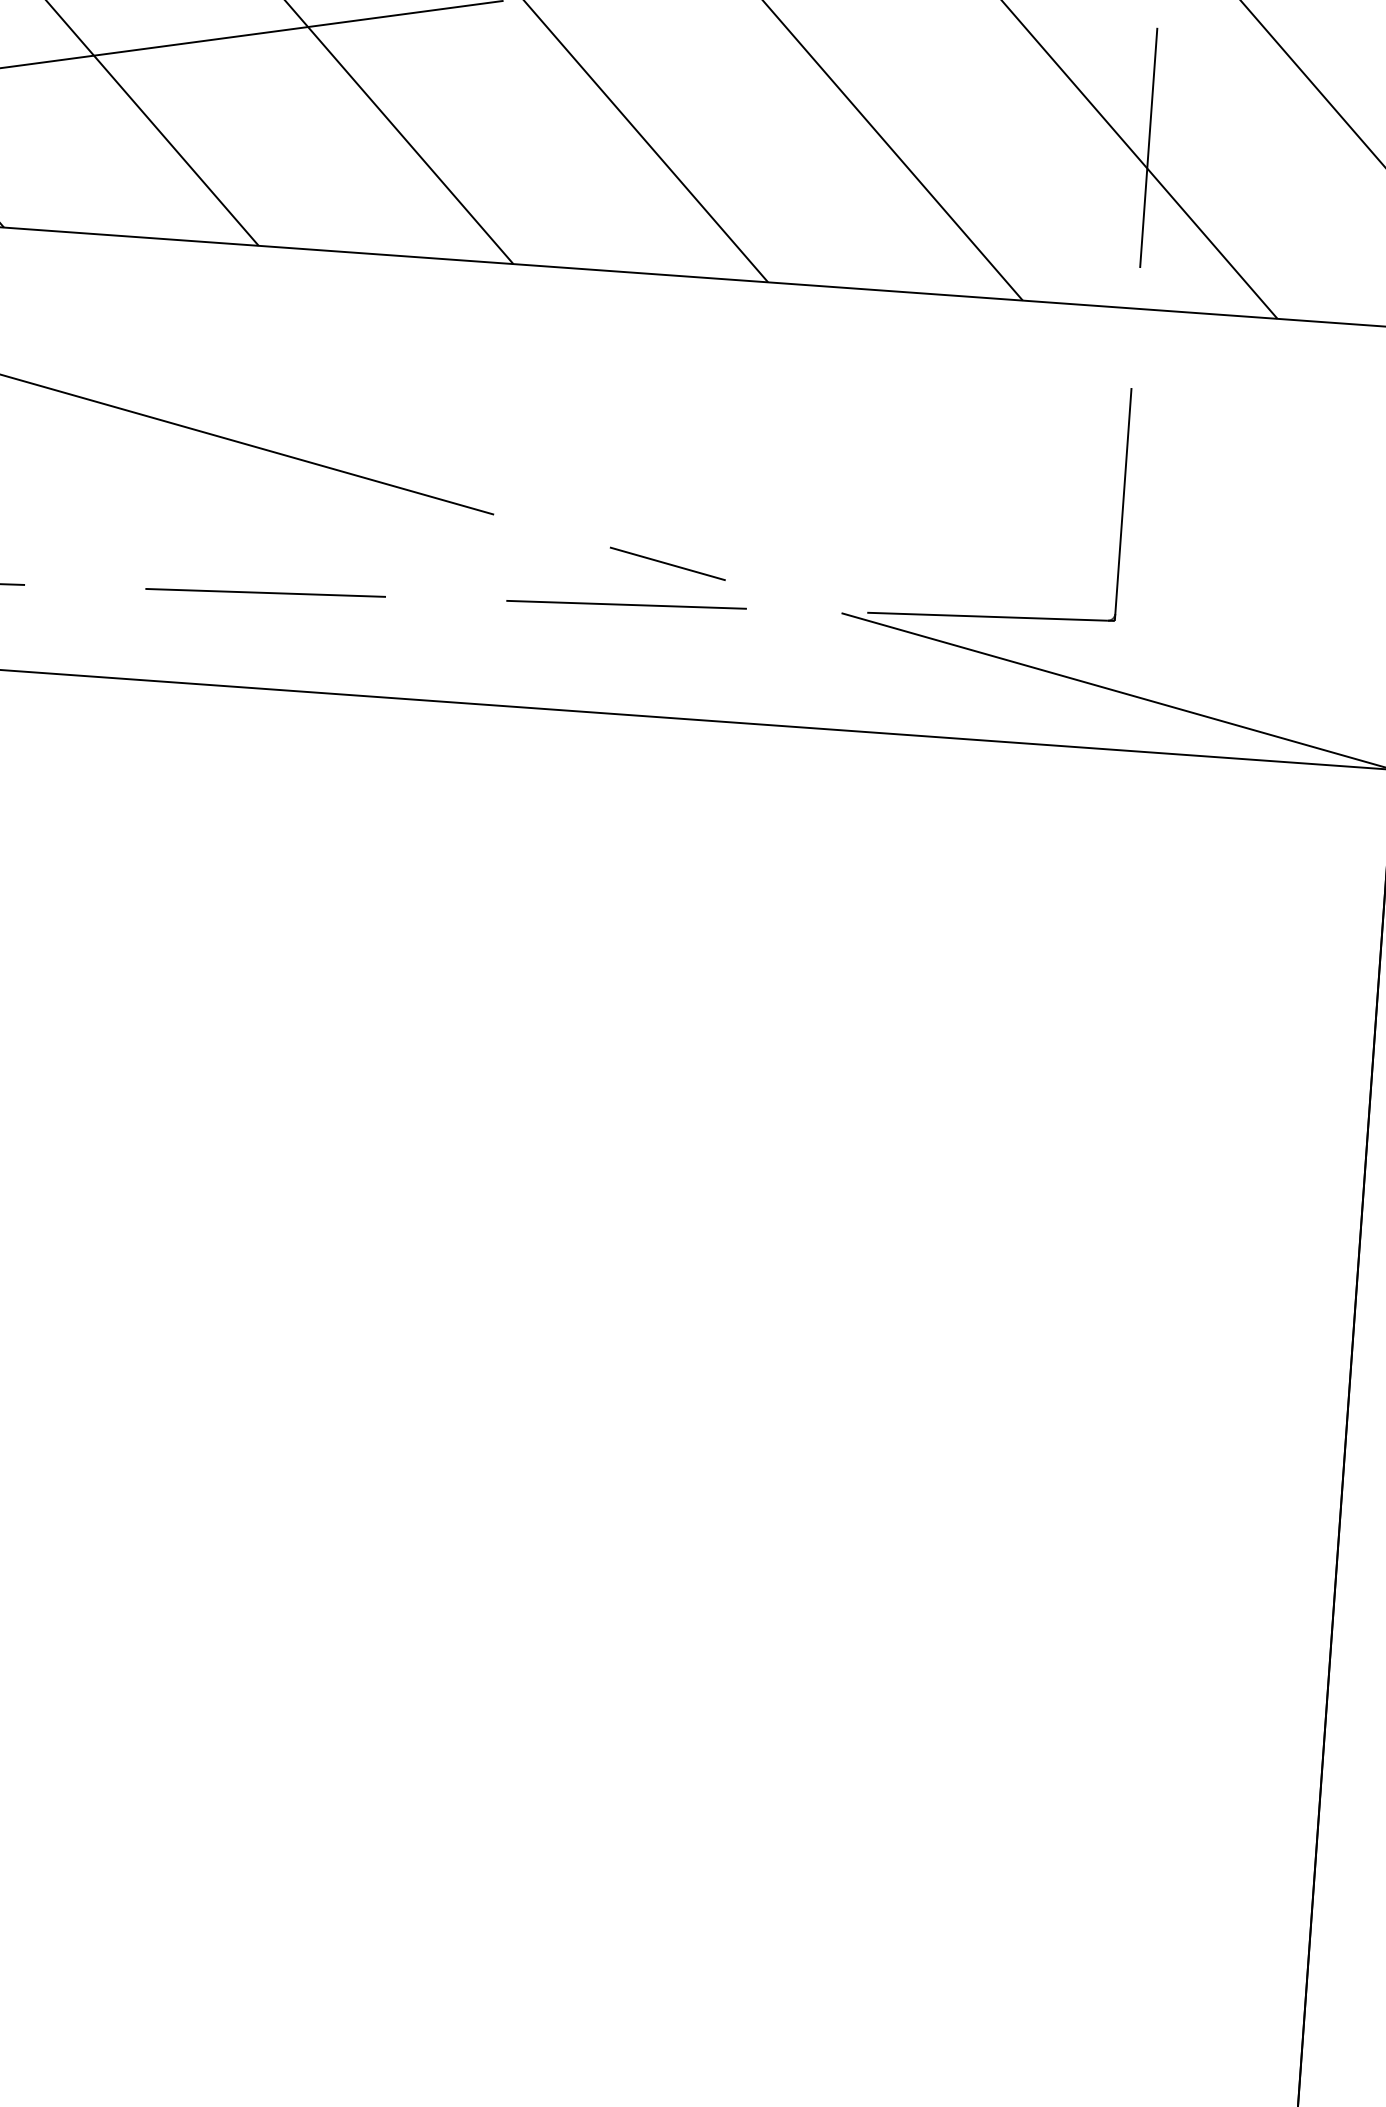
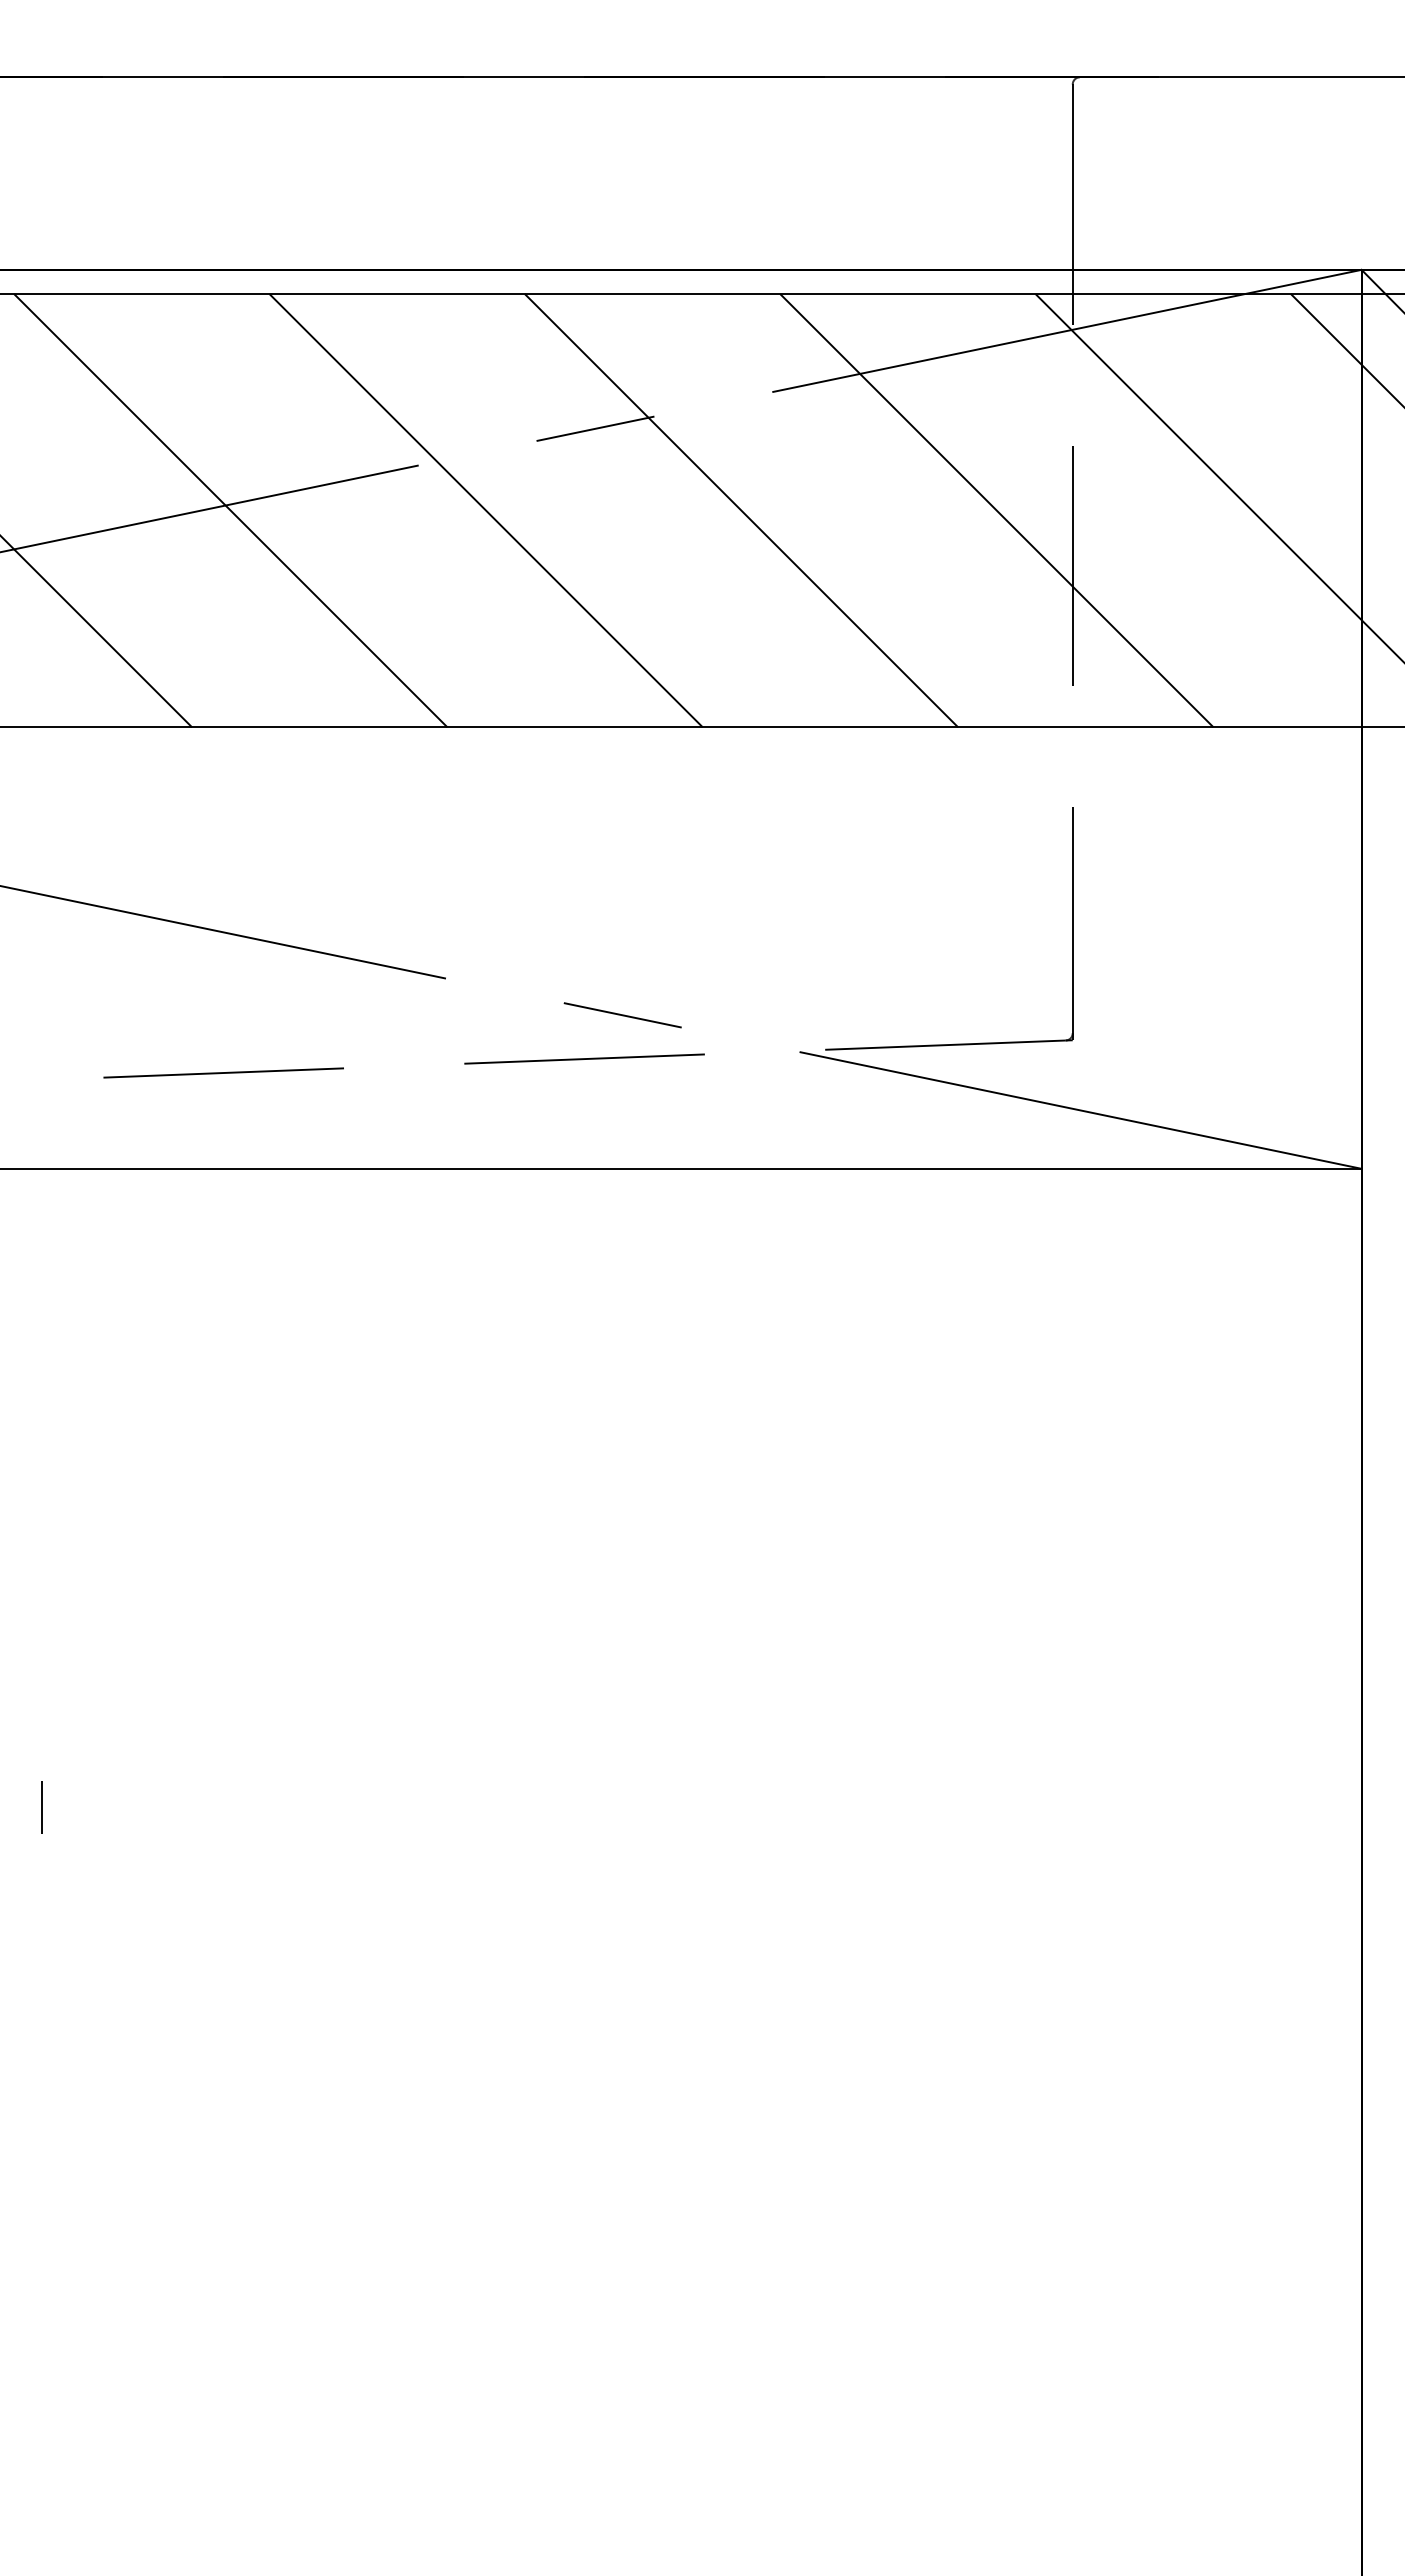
line: (31, 1312) -> (41, 1807), added

